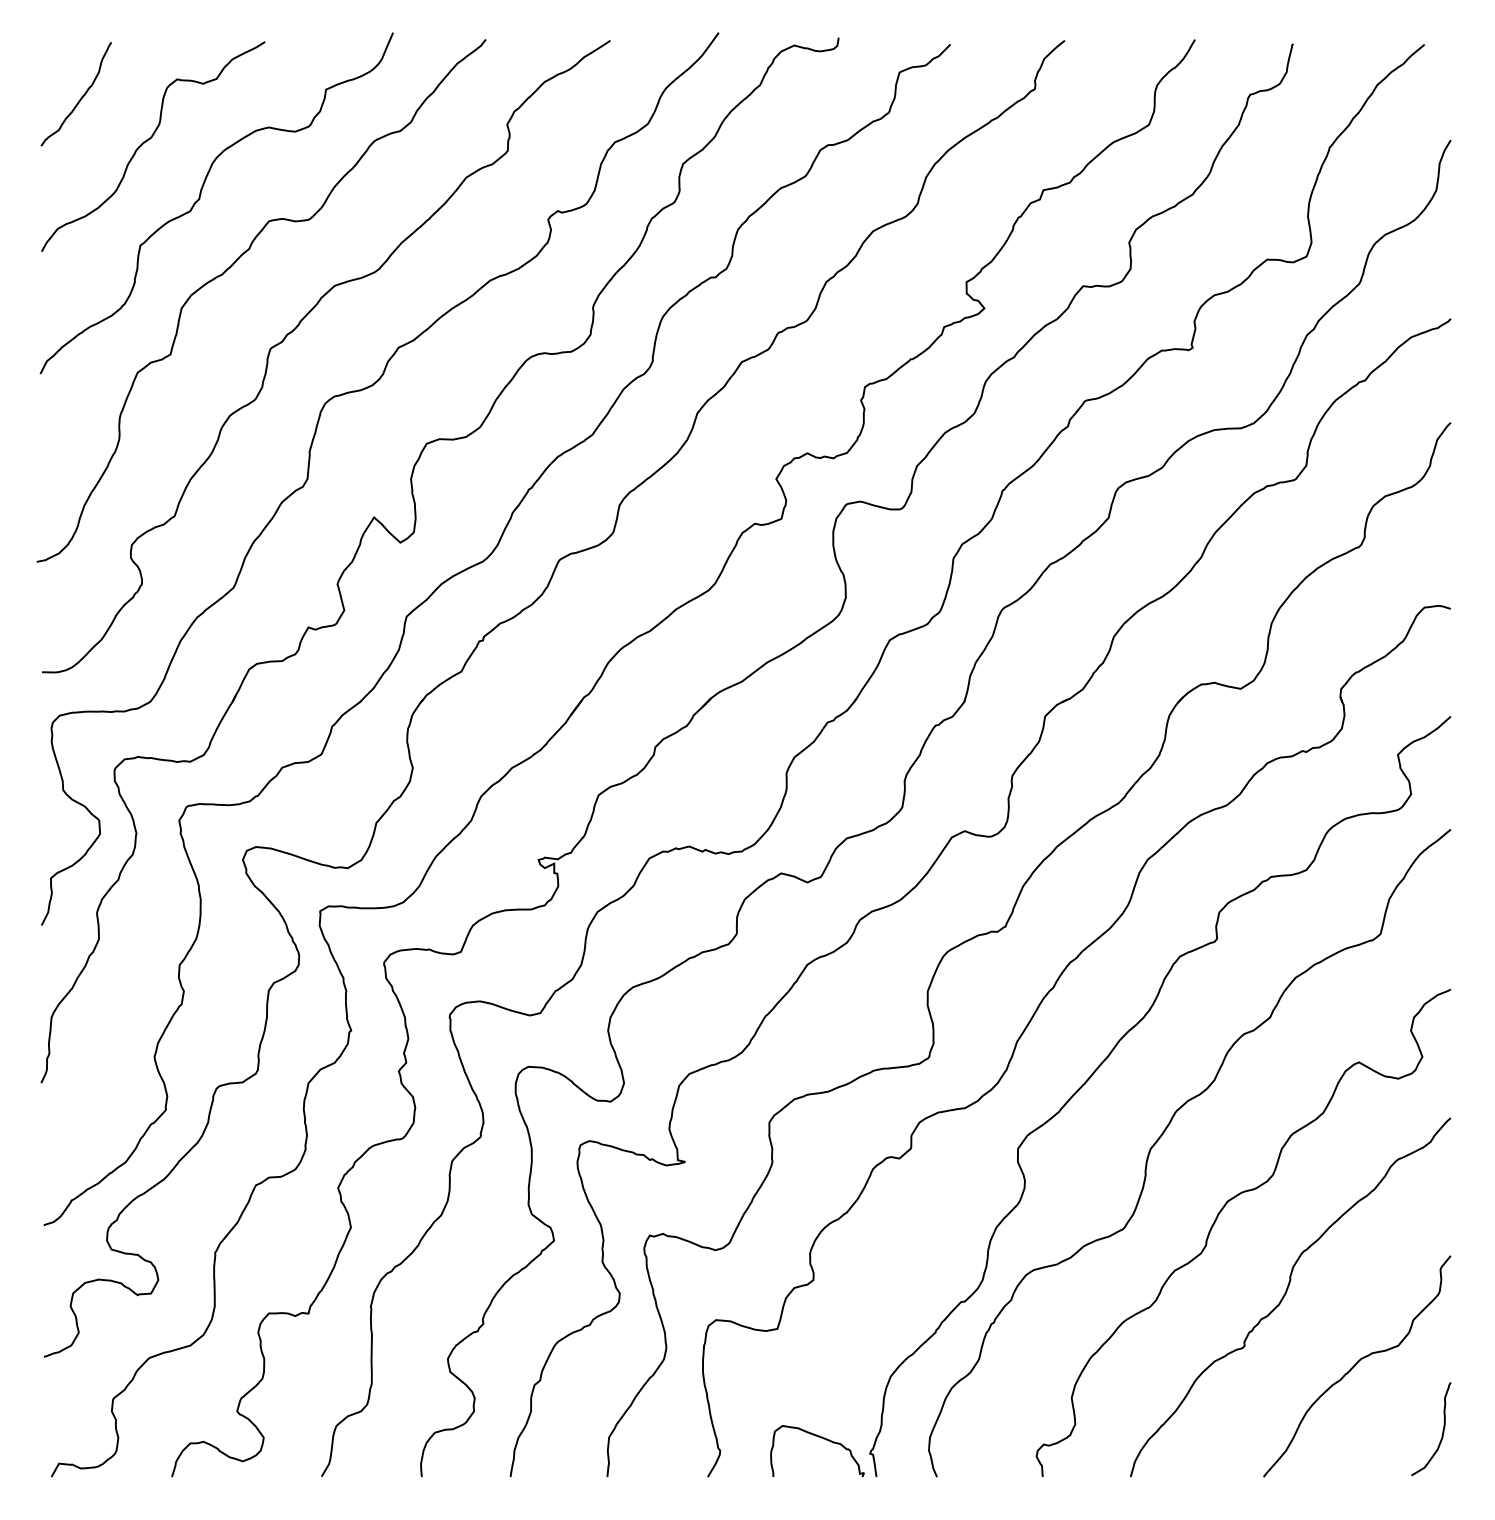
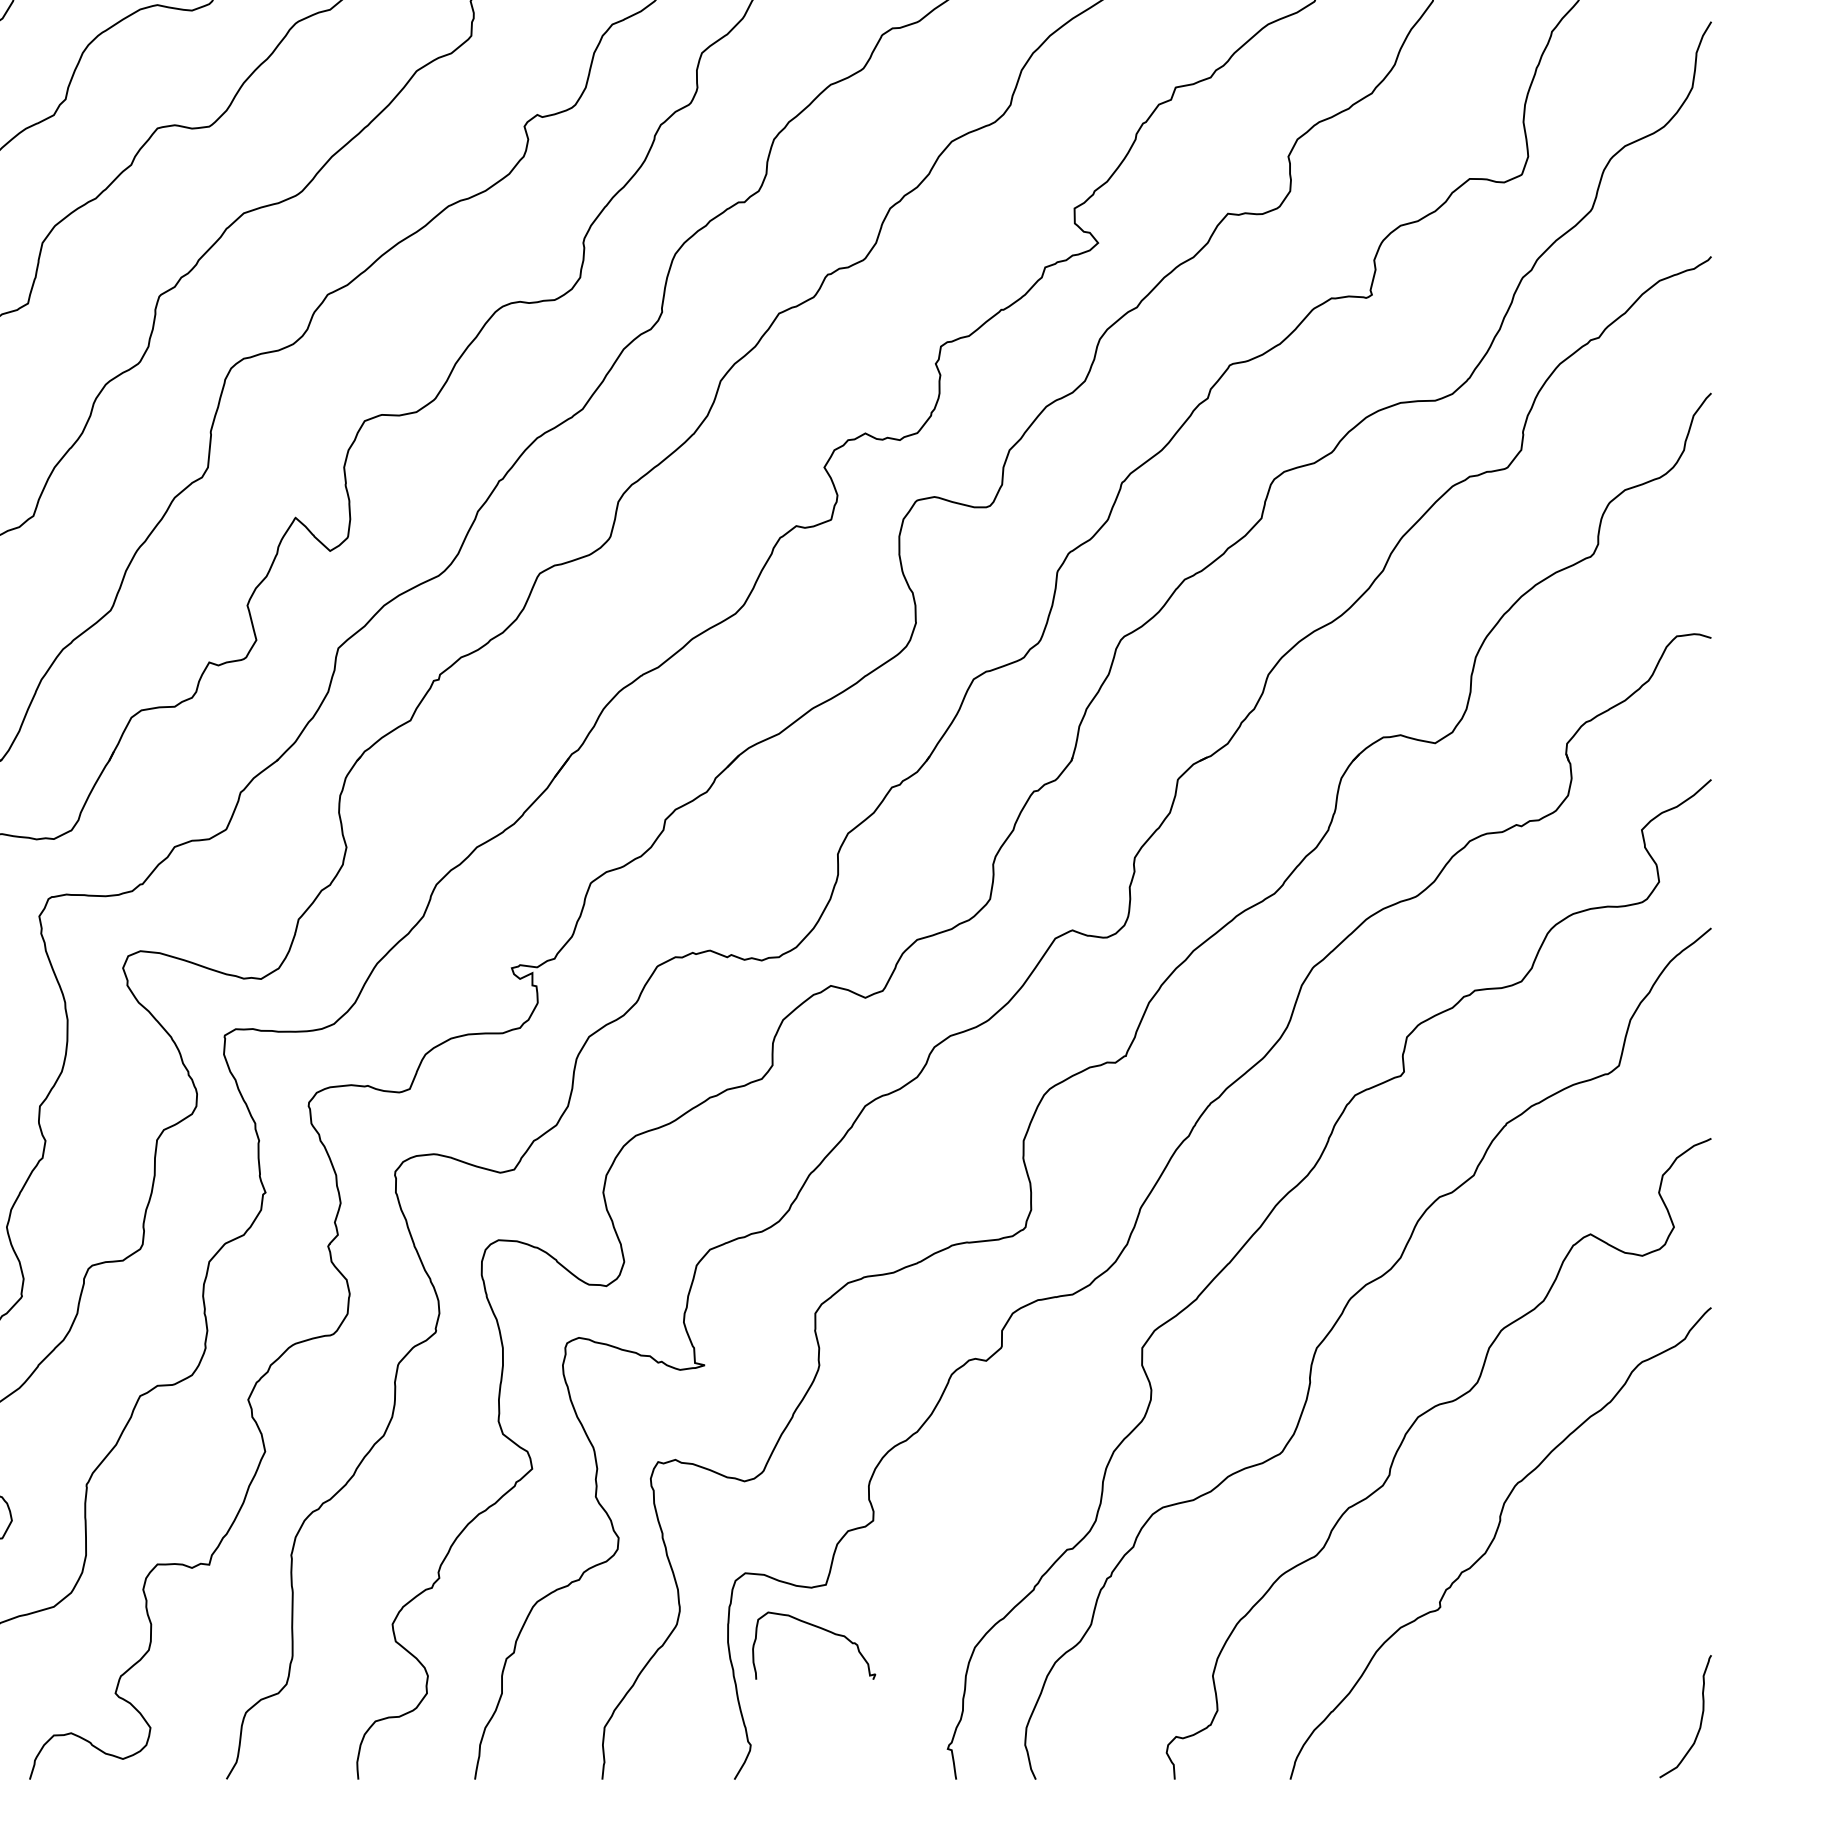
curve: (1356, 1365) -> (1587, 1632), removed
curve: (823, 1439) -> (822, 1630), moved

